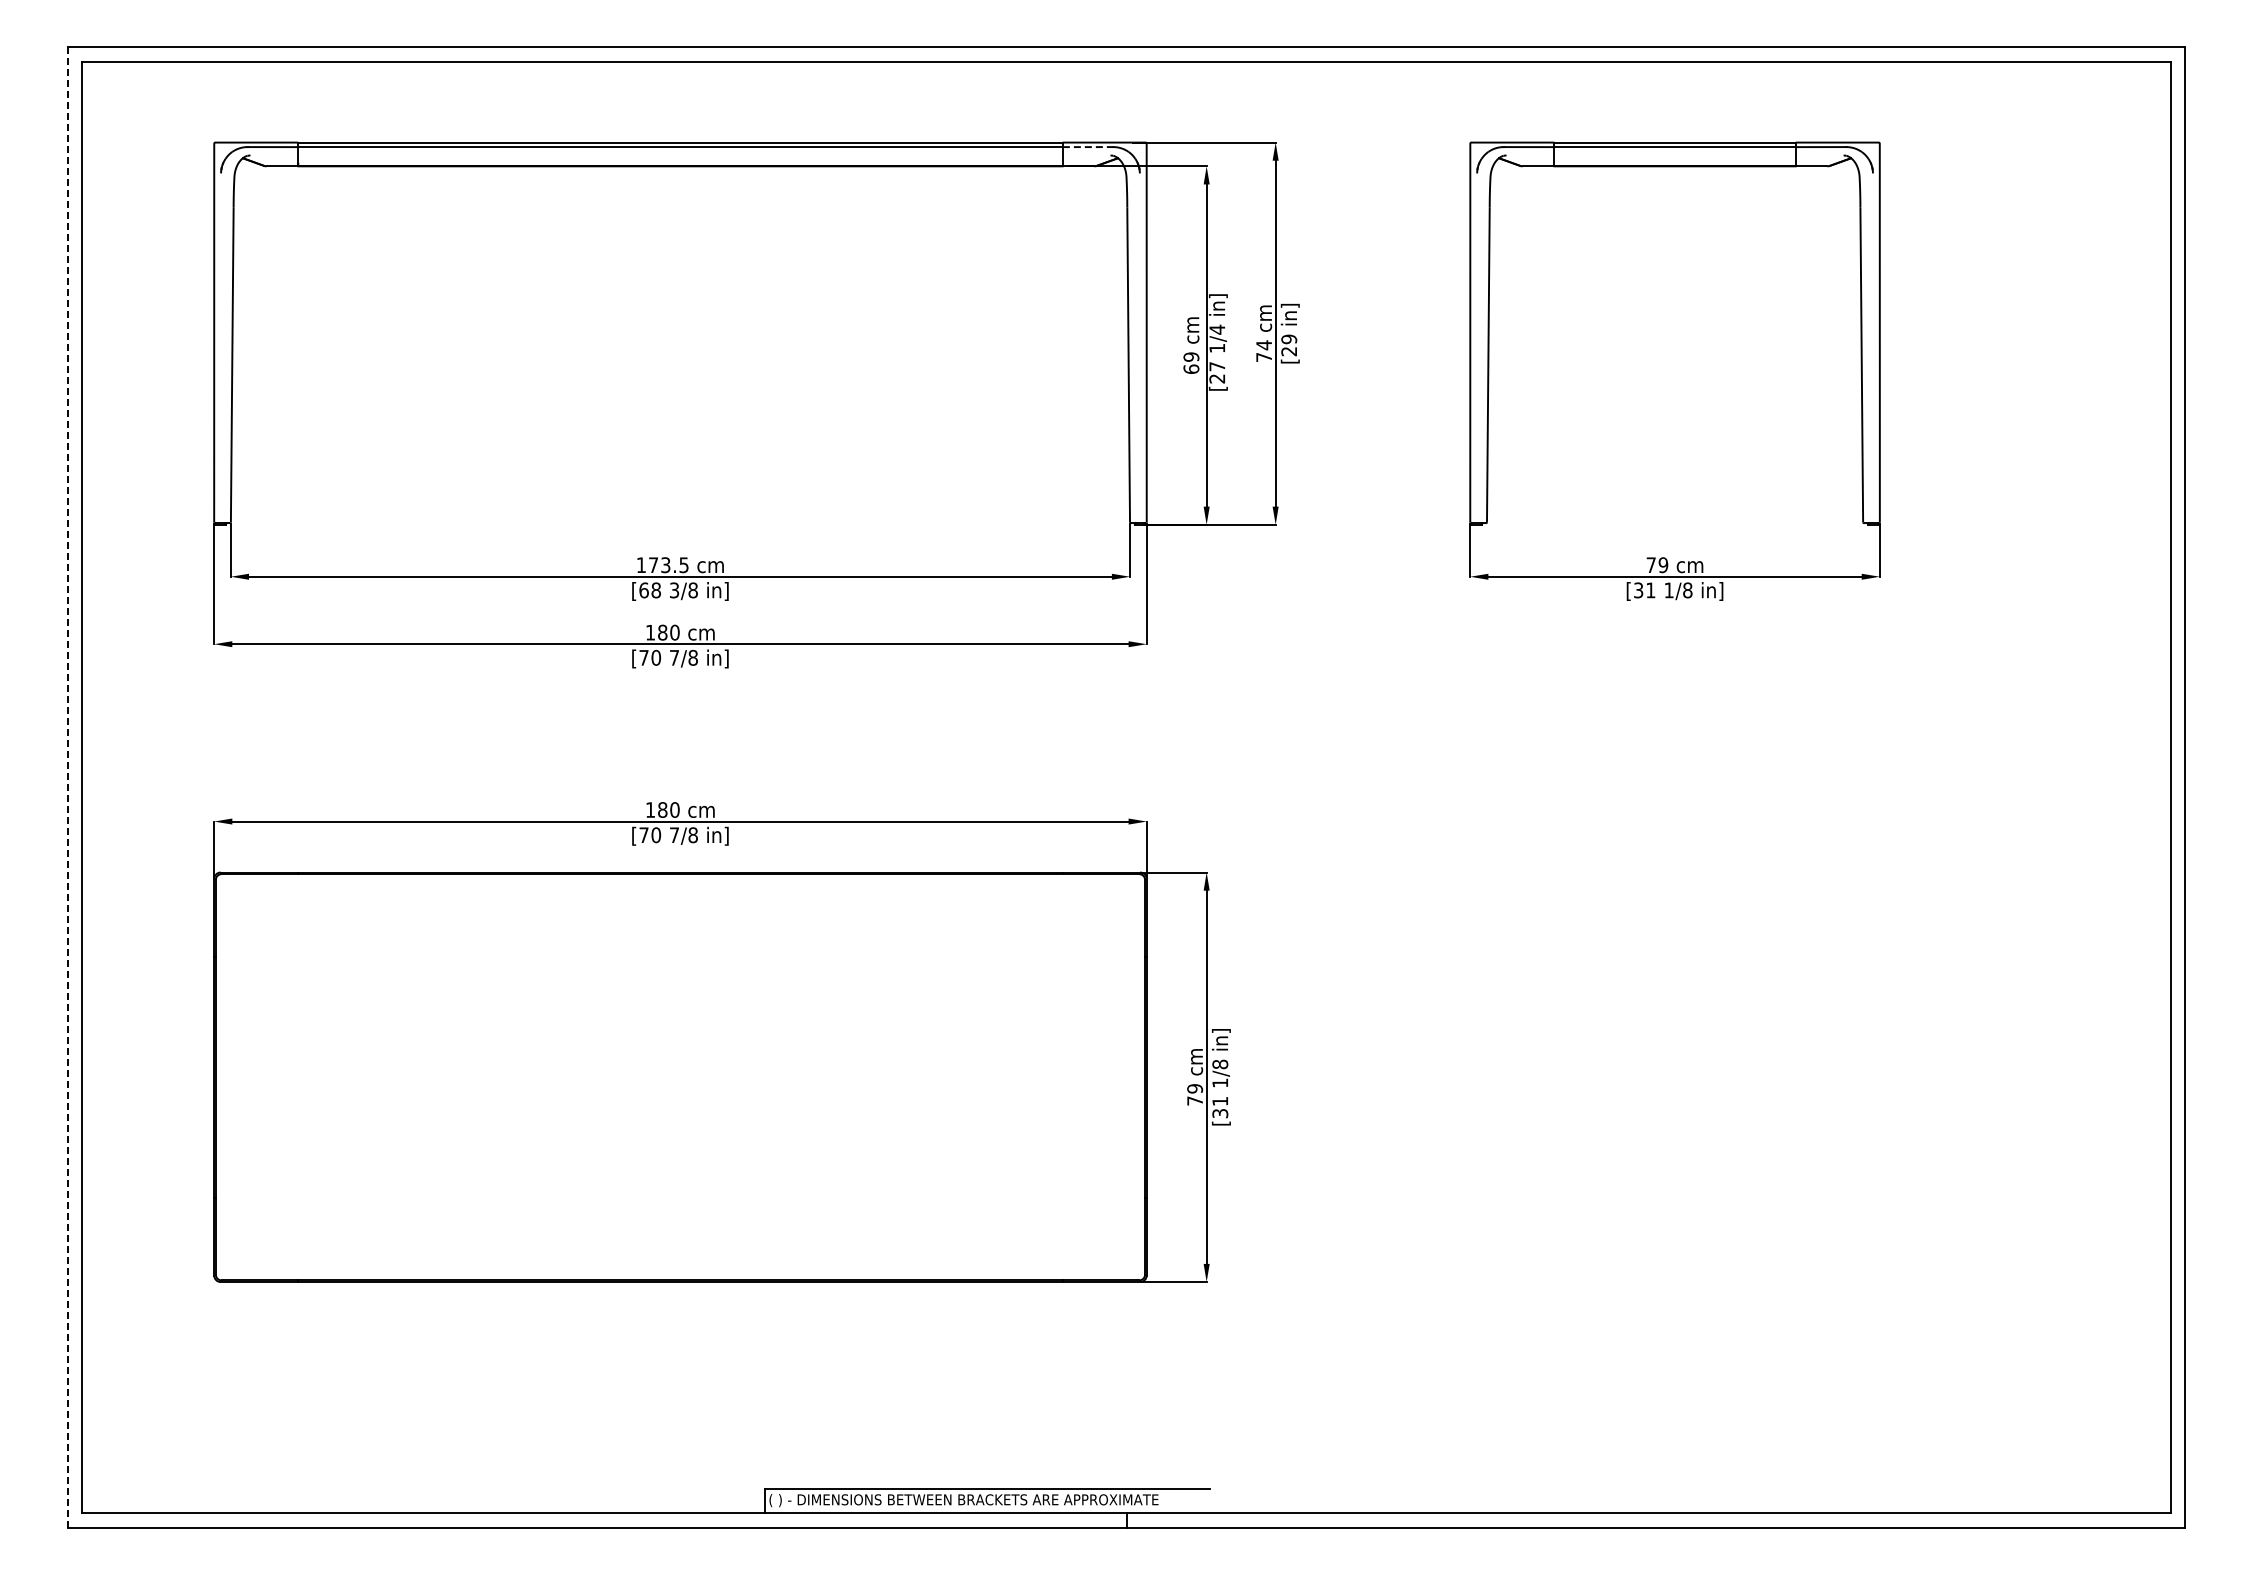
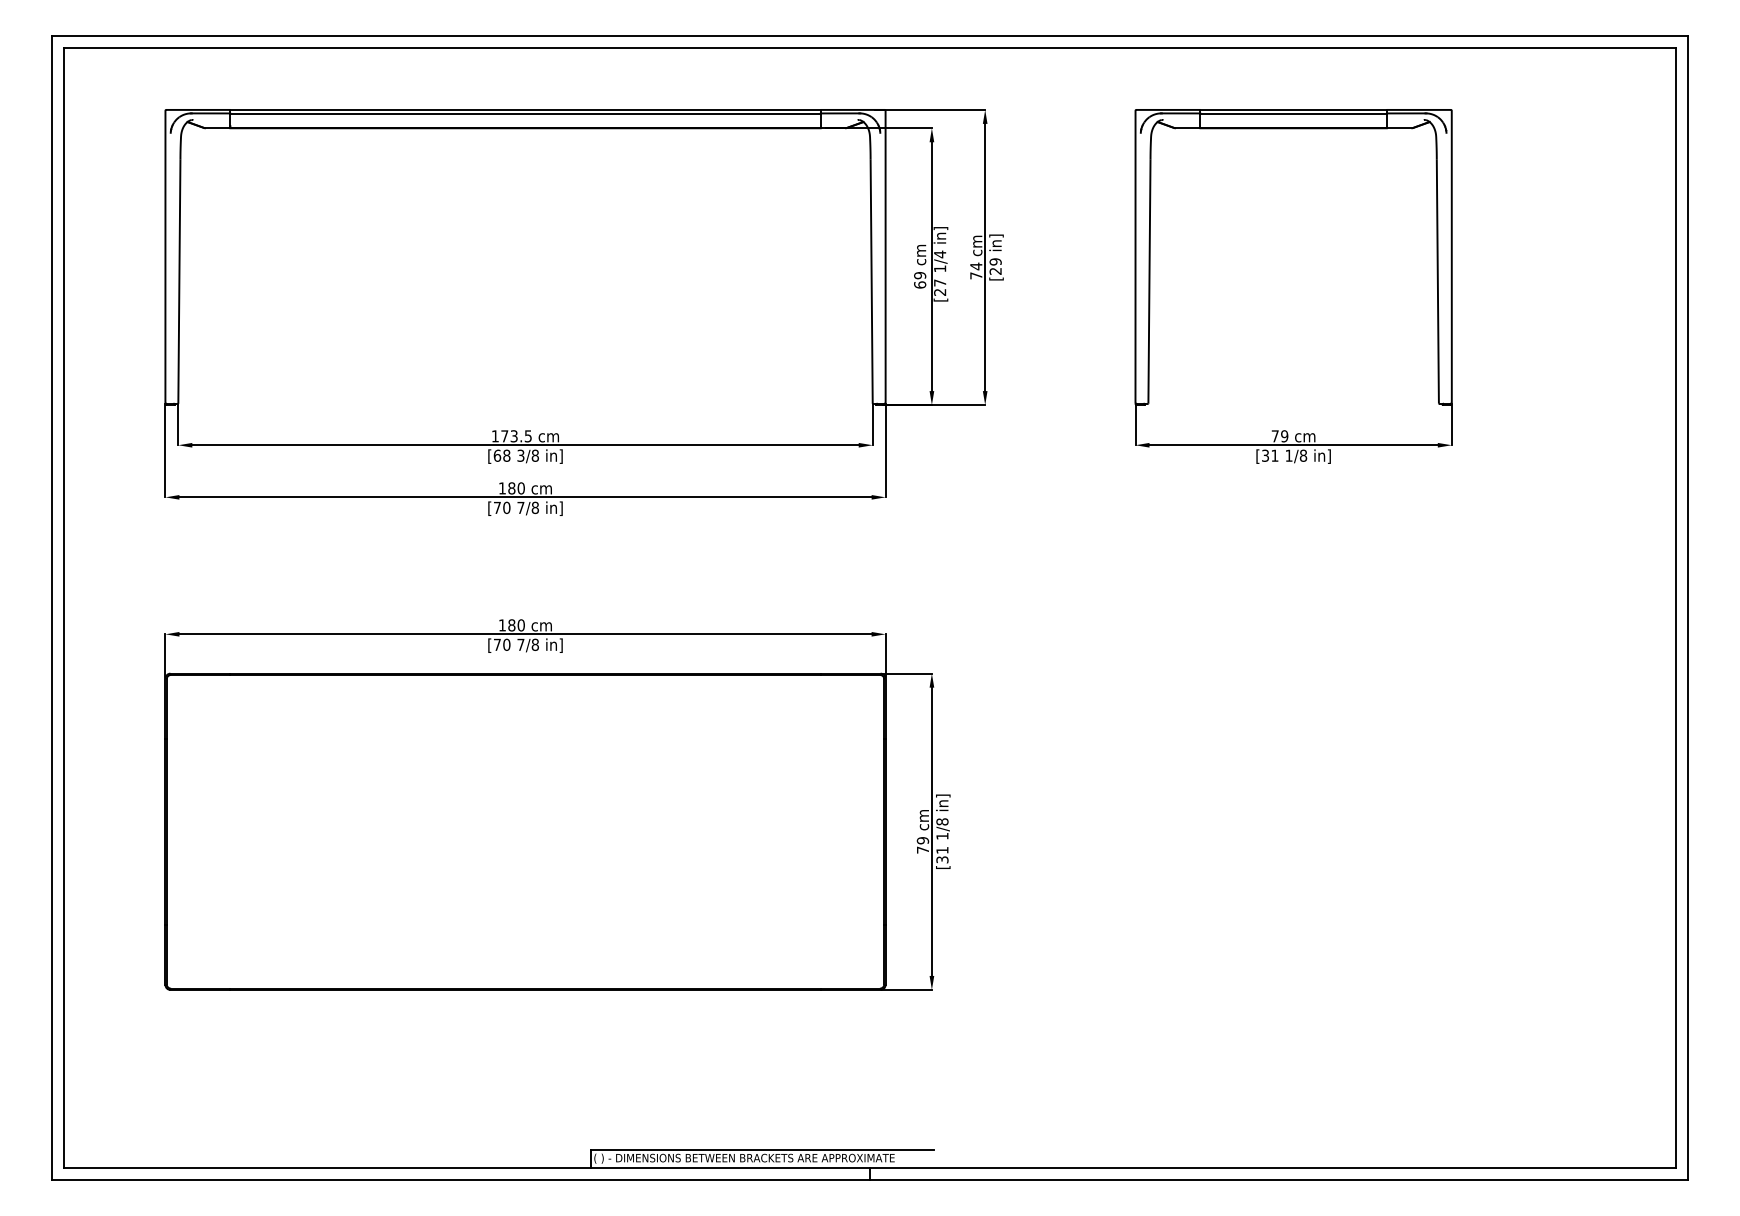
line: (1087, 147) -> (839, 113), dashed -> solid
line: (67, 787) -> (52, 608), dashed -> solid

